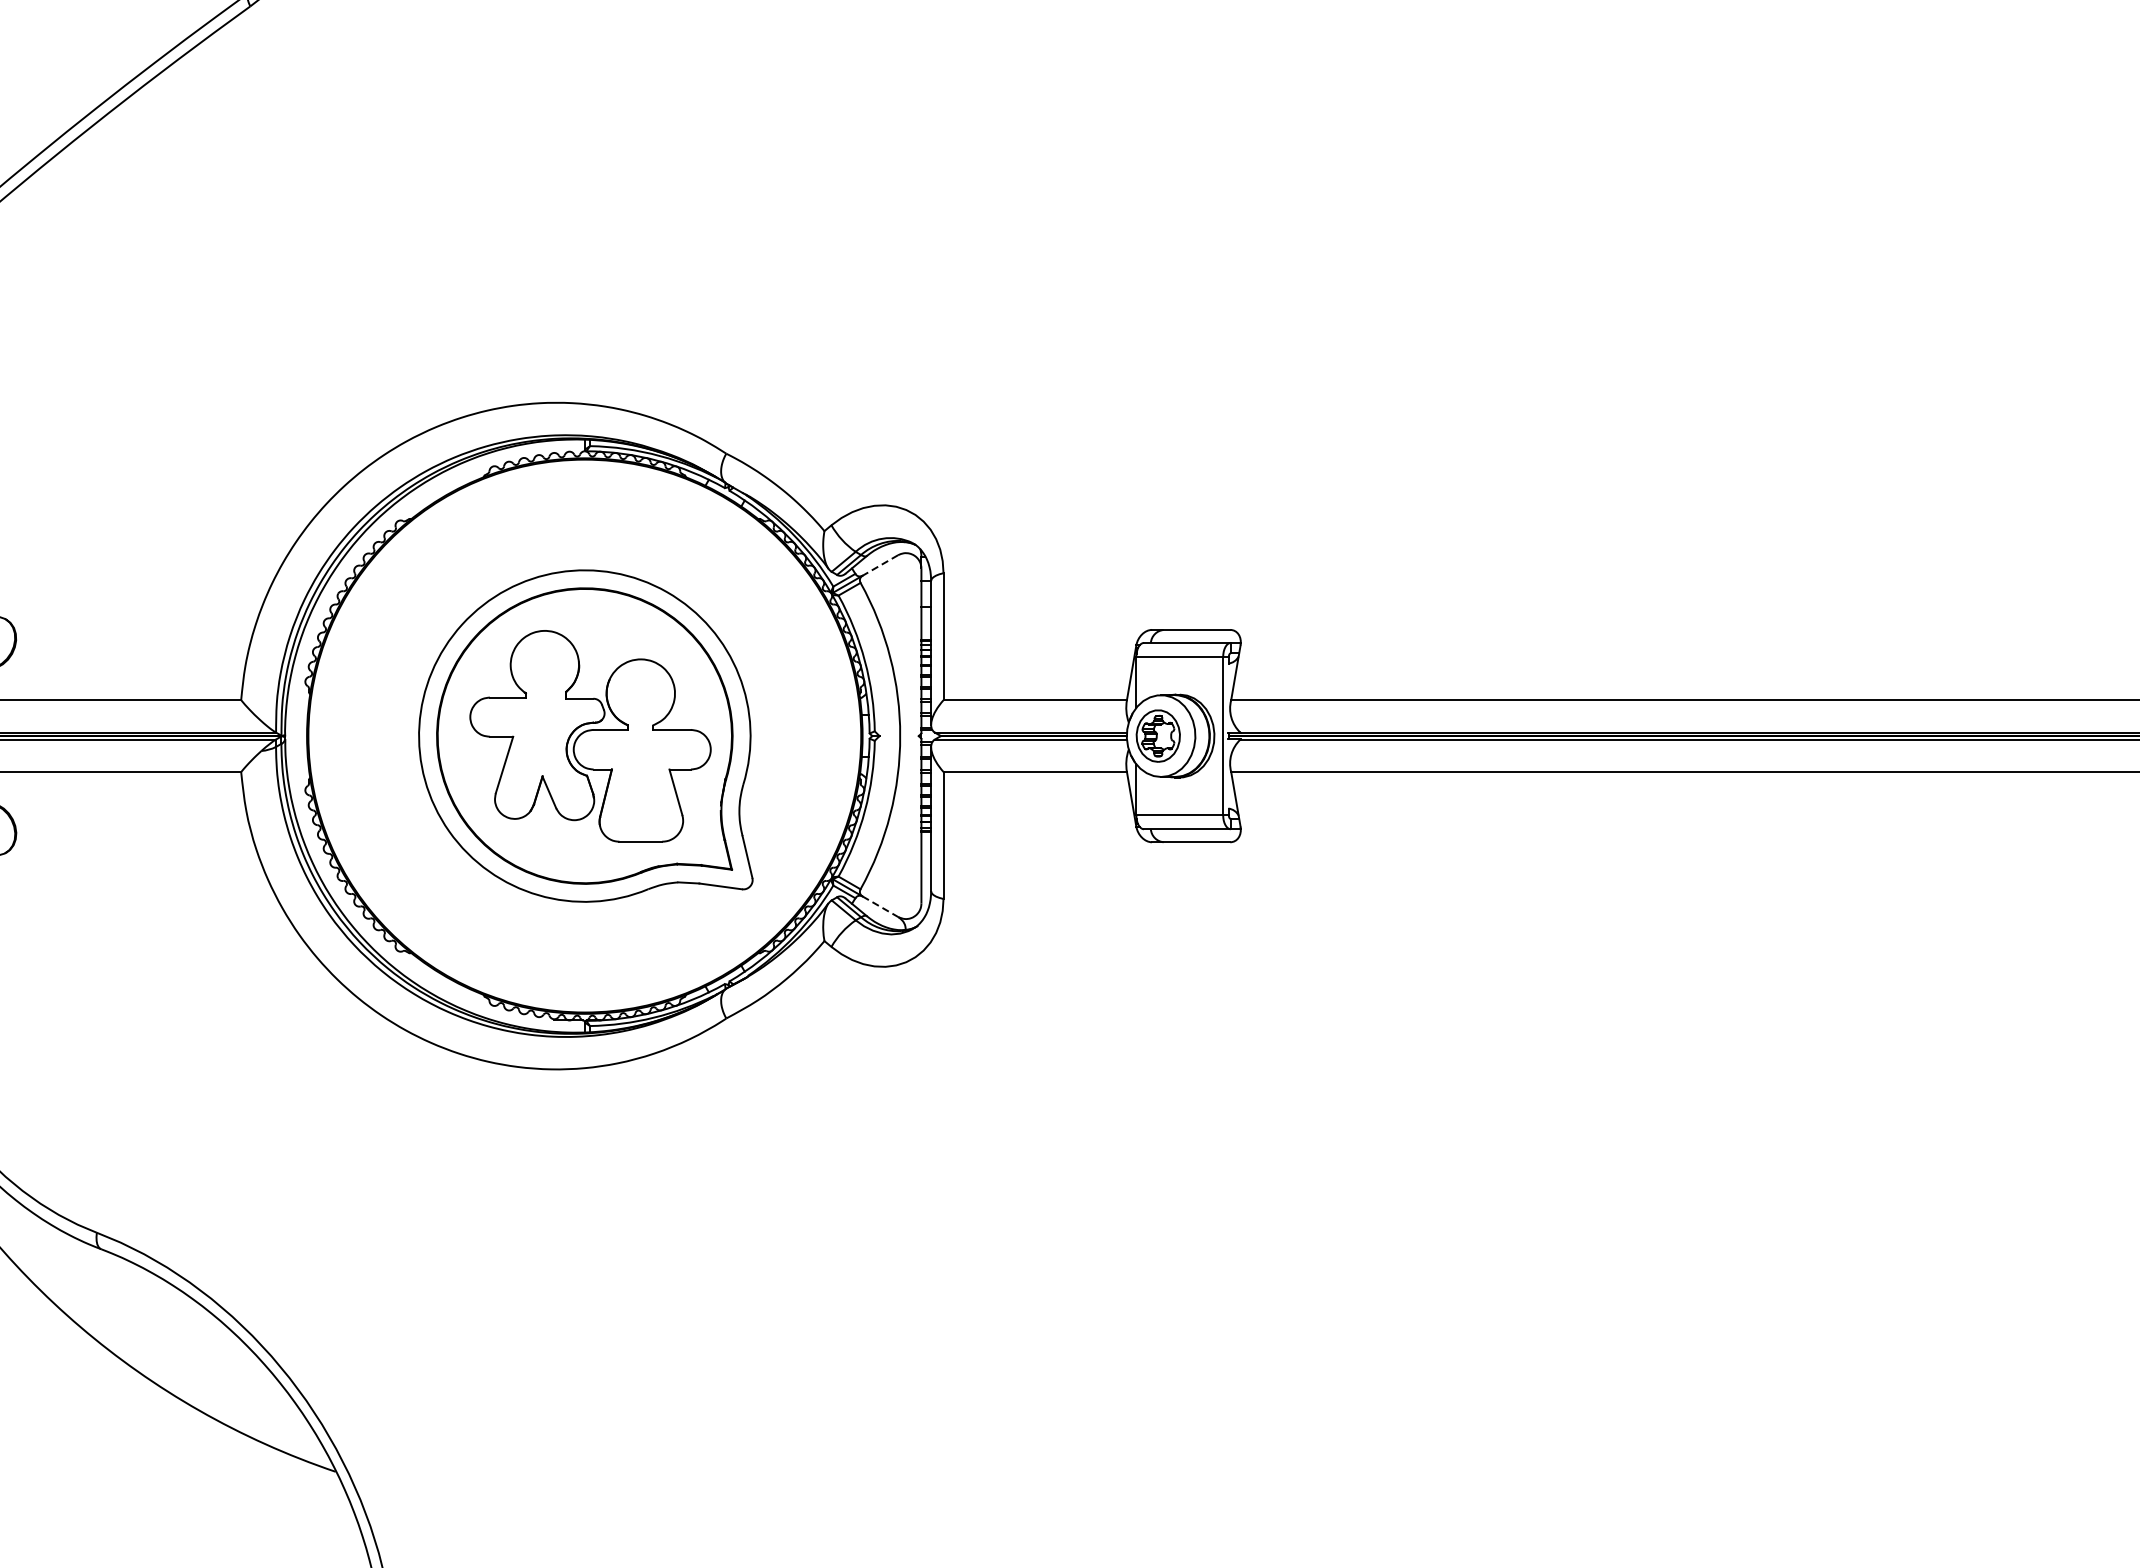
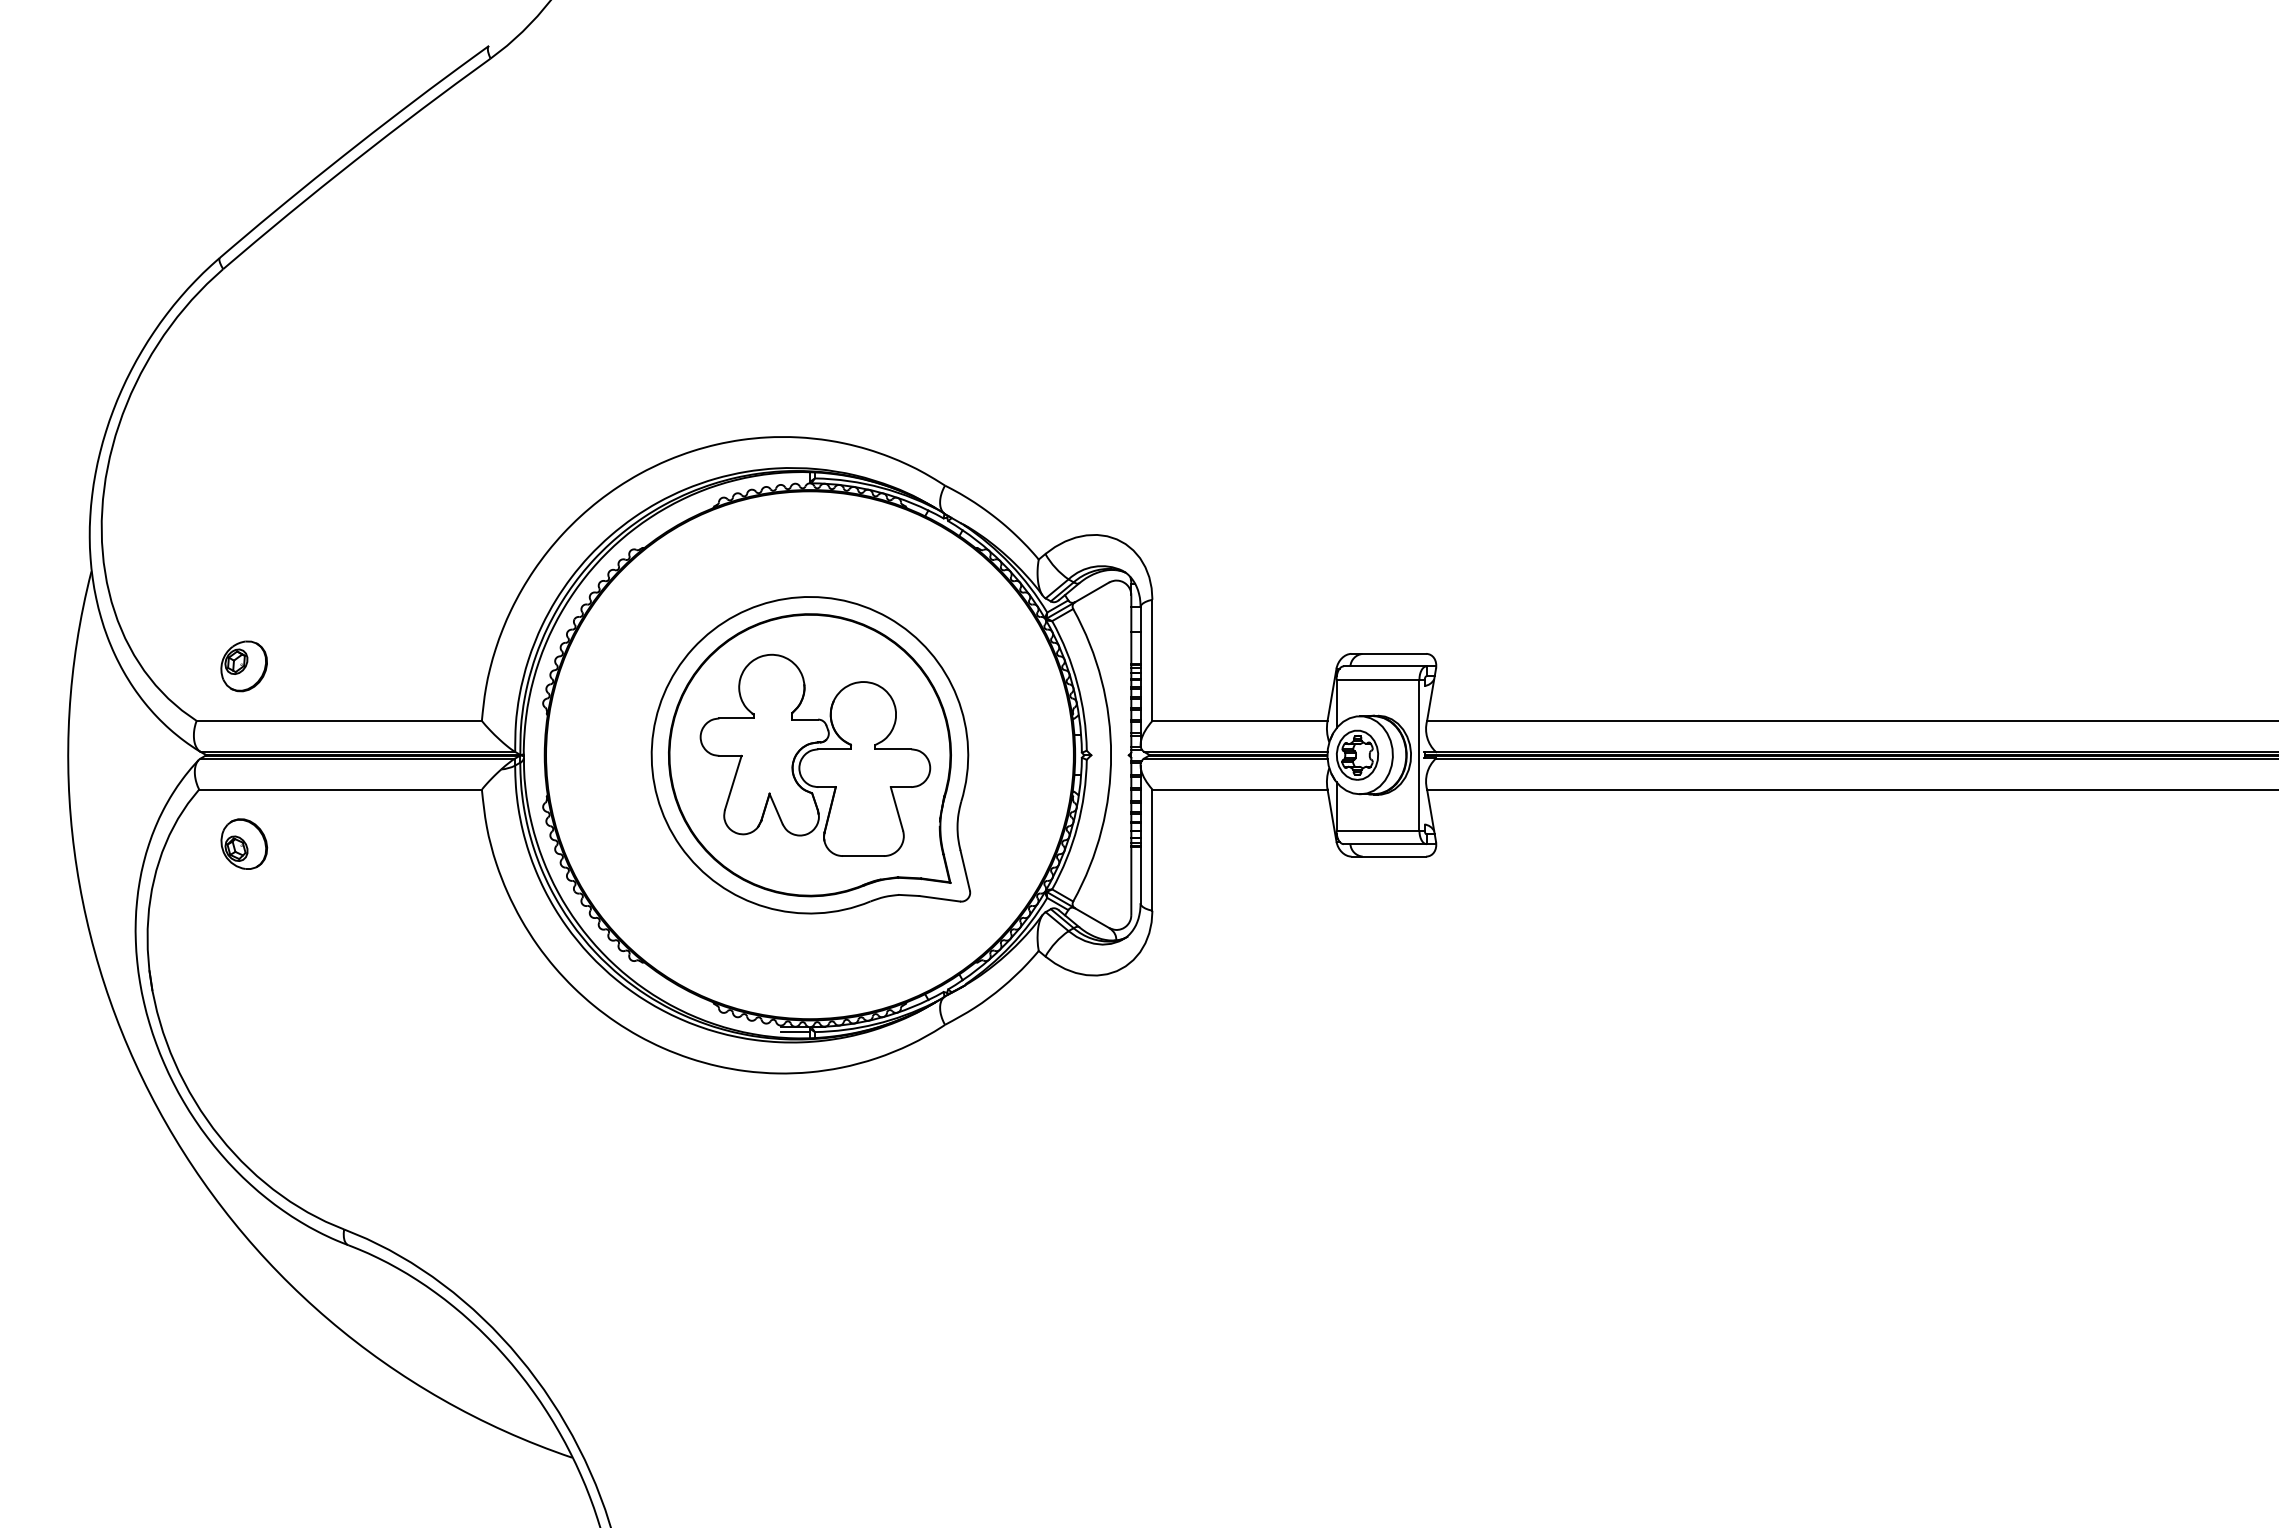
line: (880, 565) -> (1092, 592), dashed -> solid
line: (880, 907) -> (1092, 918), dashed -> solid
line: (568, 1025) -> (794, 1031), added

